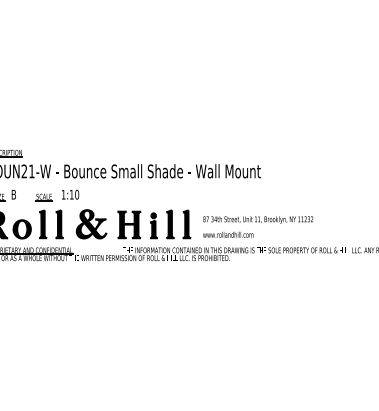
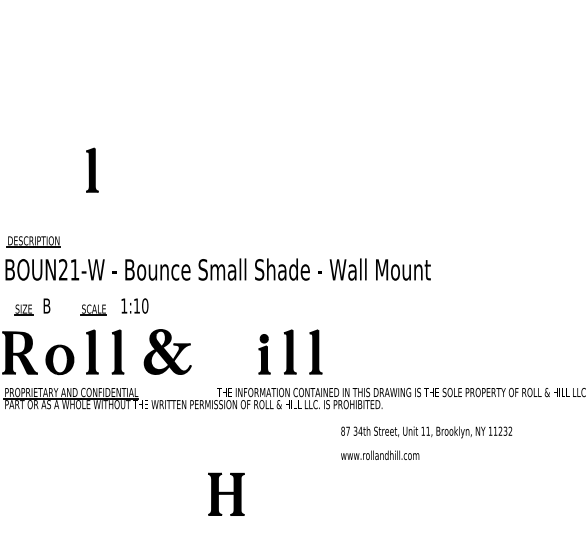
part: (43, 107) -> (92, 170), added
part: (129, 224) -> (226, 493), moved
text: (258, 226) -> (427, 442), moved

